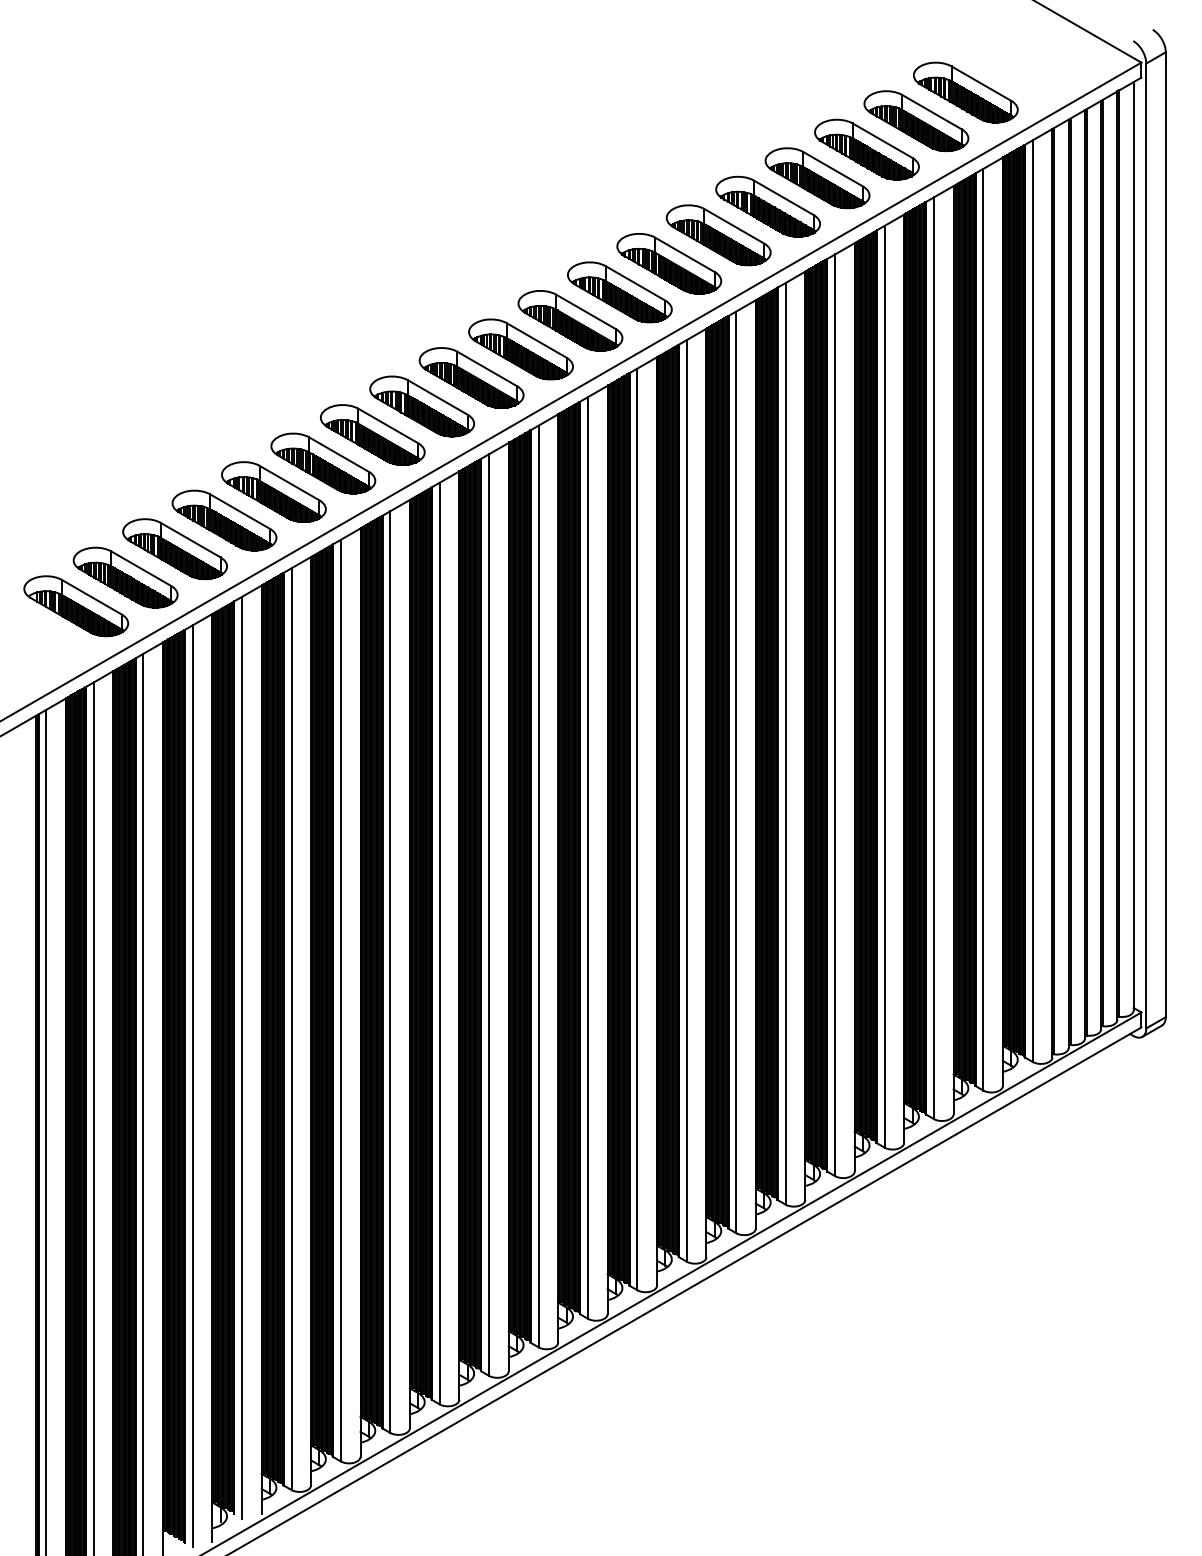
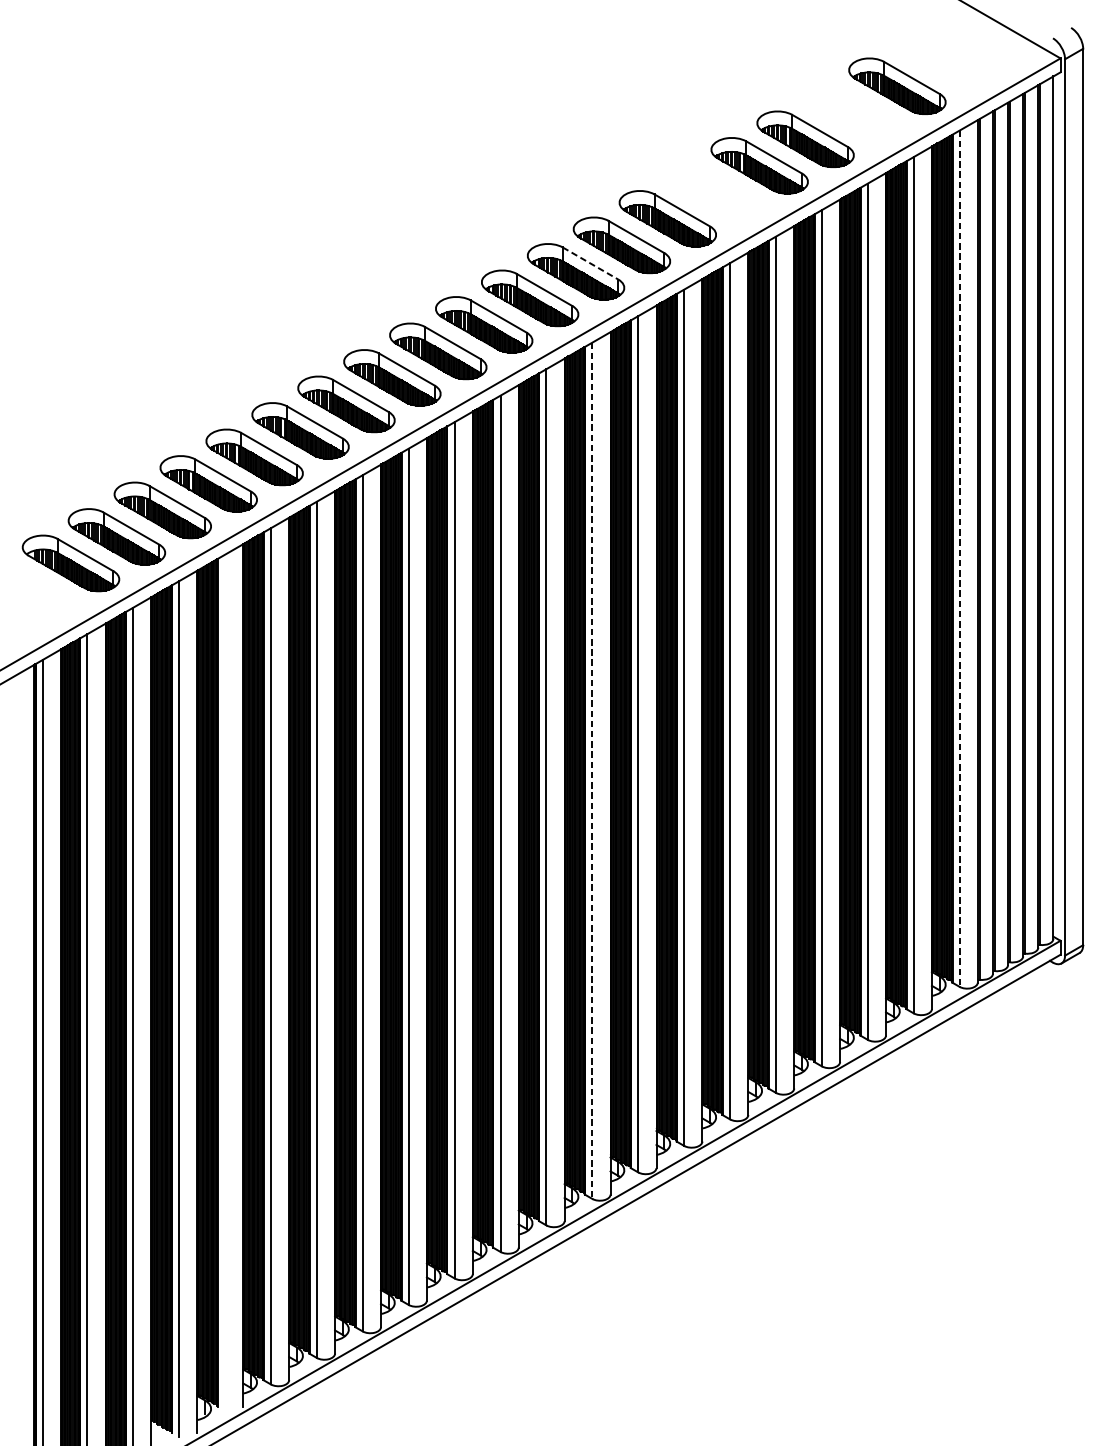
part: (916, 120) -> (851, 112), removed
part: (767, 206) -> (713, 192), removed
line: (635, 283) -> (590, 263), solid -> dashed
line: (1032, 601) -> (959, 559), solid -> dashed
line: (637, 829) -> (592, 770), solid -> dashed
line: (242, 1057) -> (225, 982), removed

